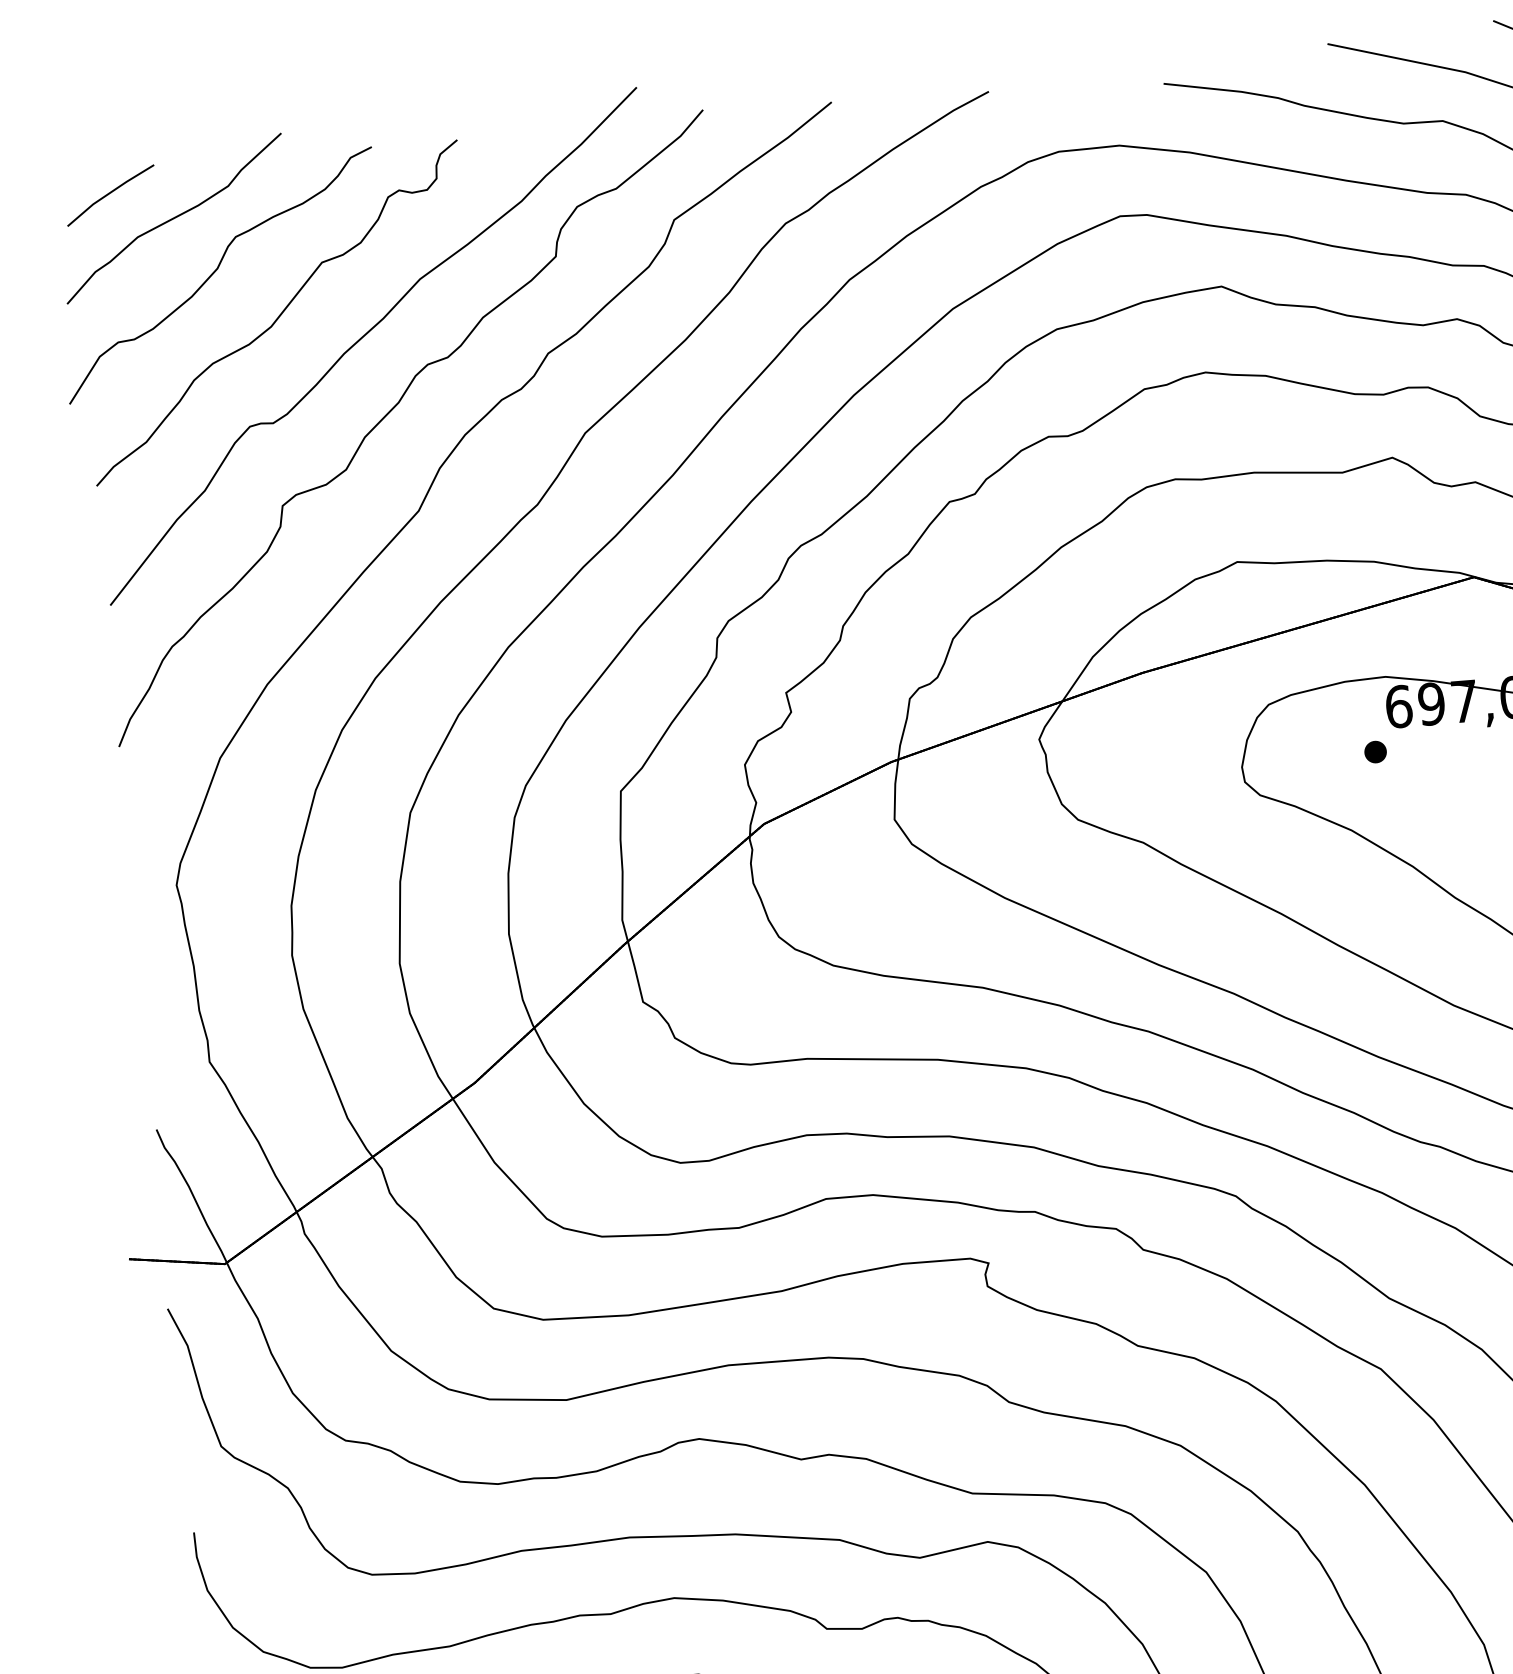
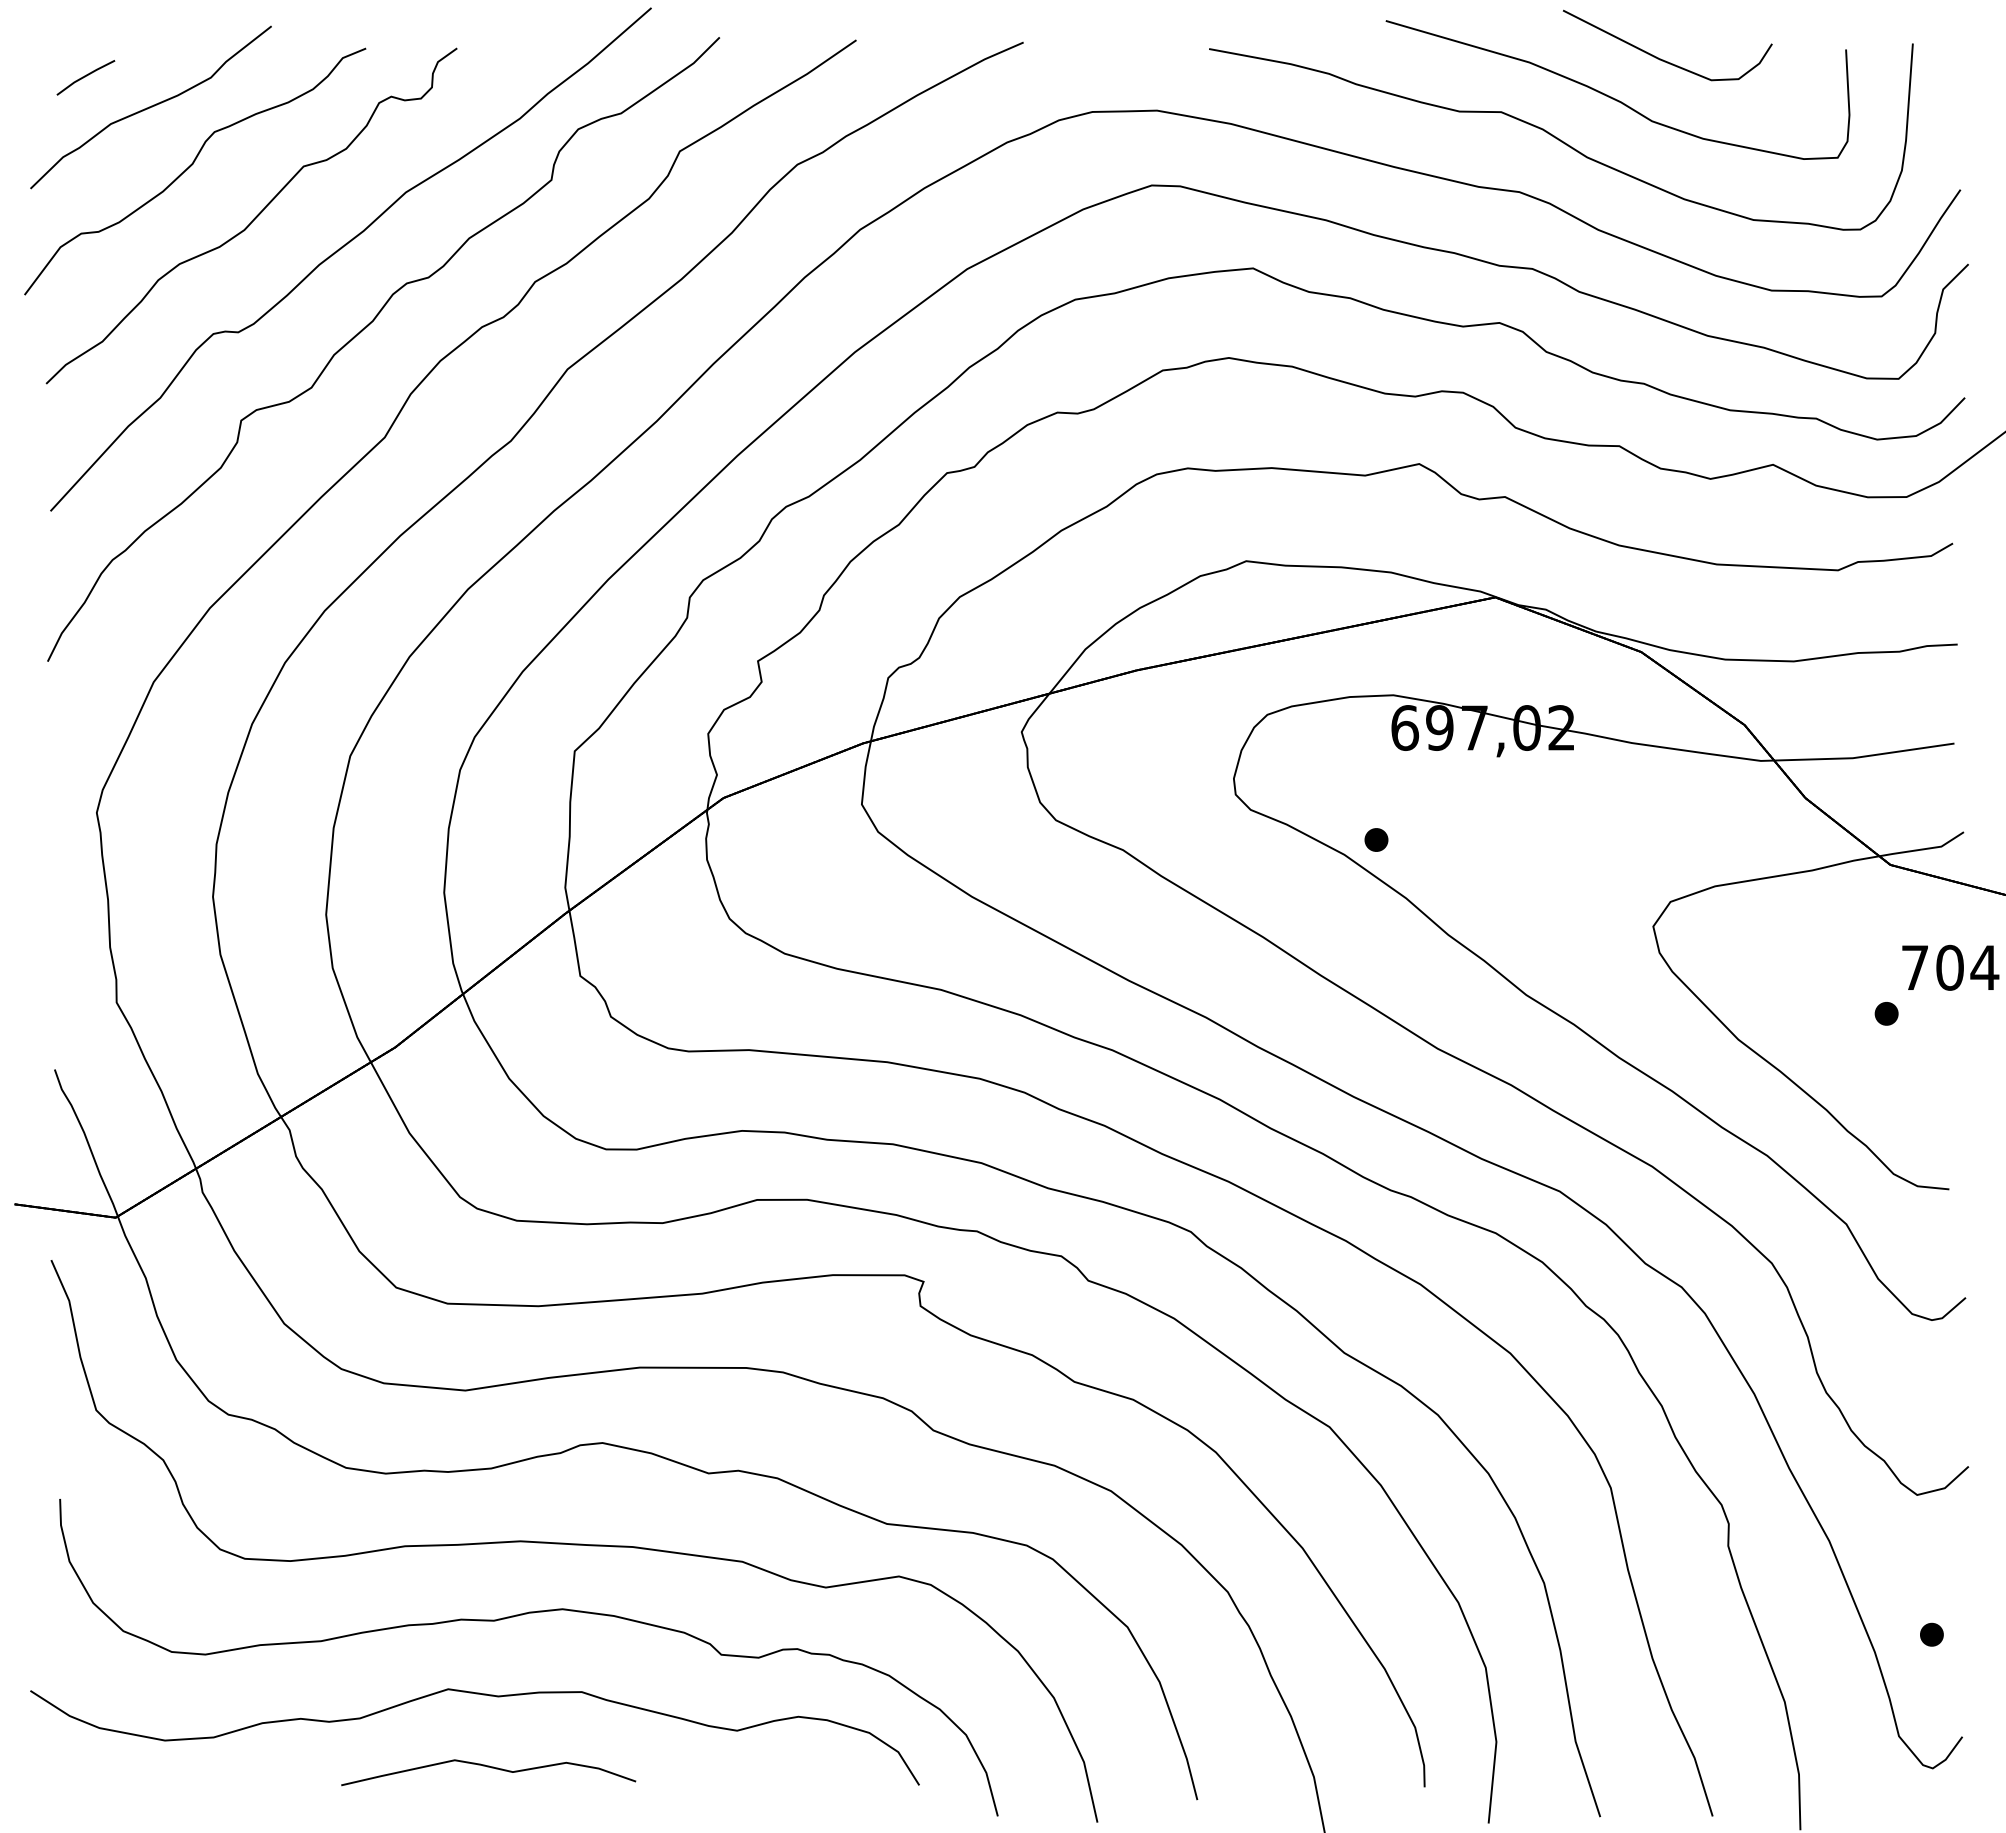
part: (110, 195) -> (85, 77), size x0.6
part: (1375, 751) -> (1376, 839), moved

